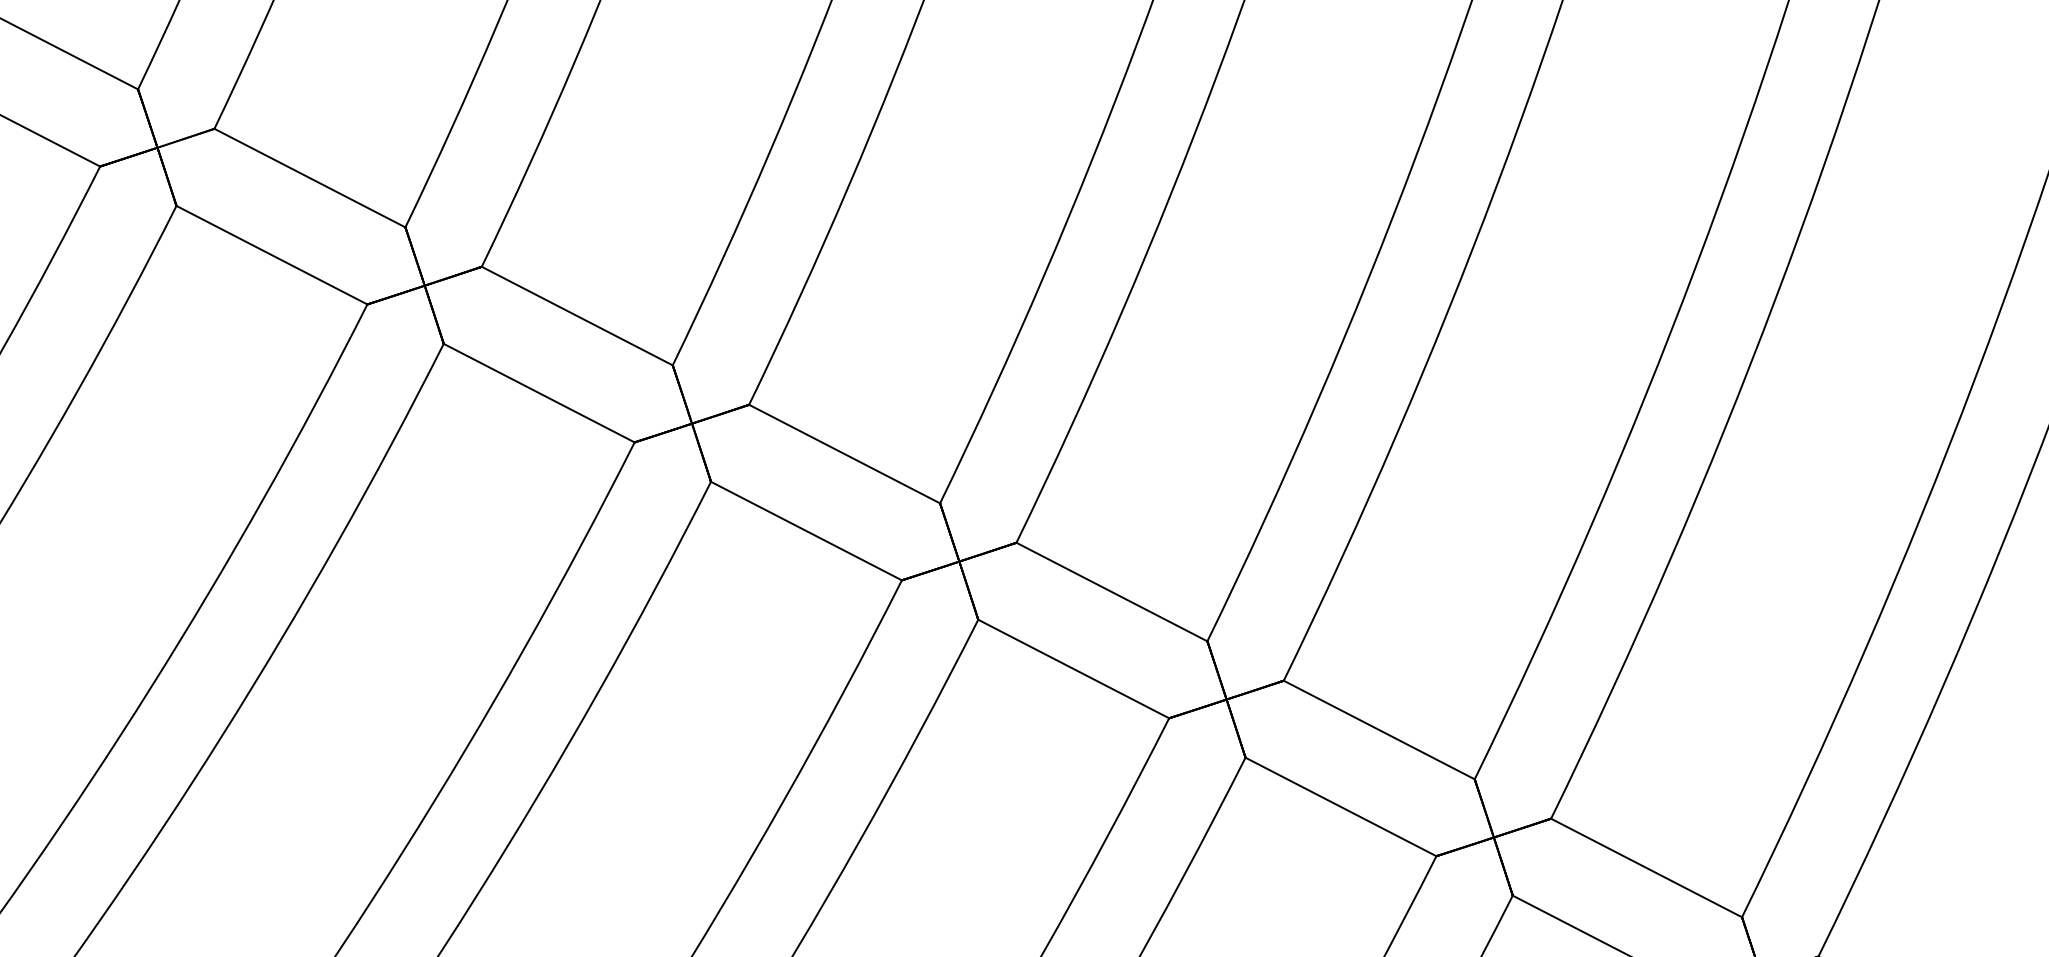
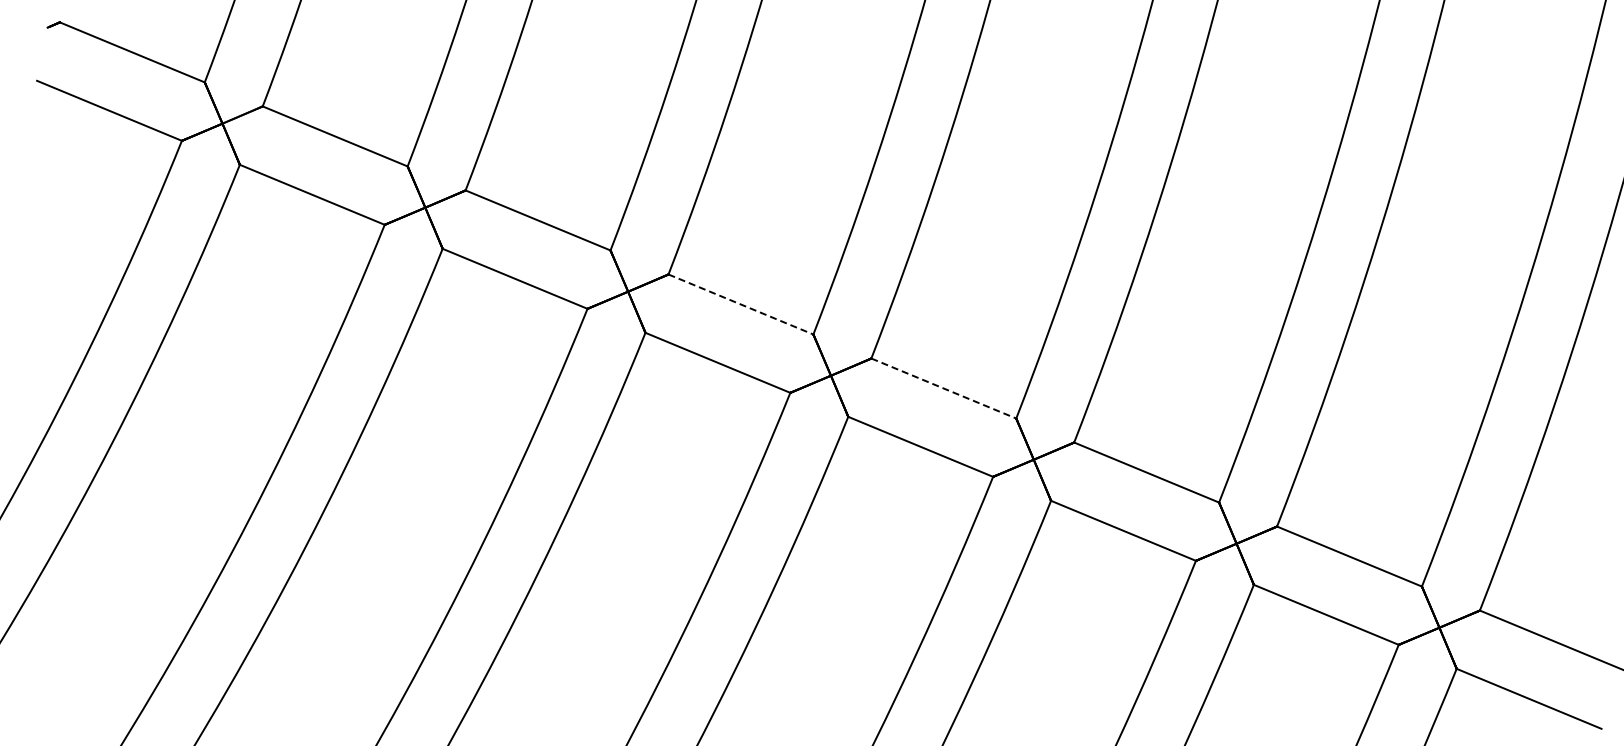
line: (845, 454) -> (741, 304), solid -> dashed
line: (1112, 592) -> (944, 388), solid -> dashed

